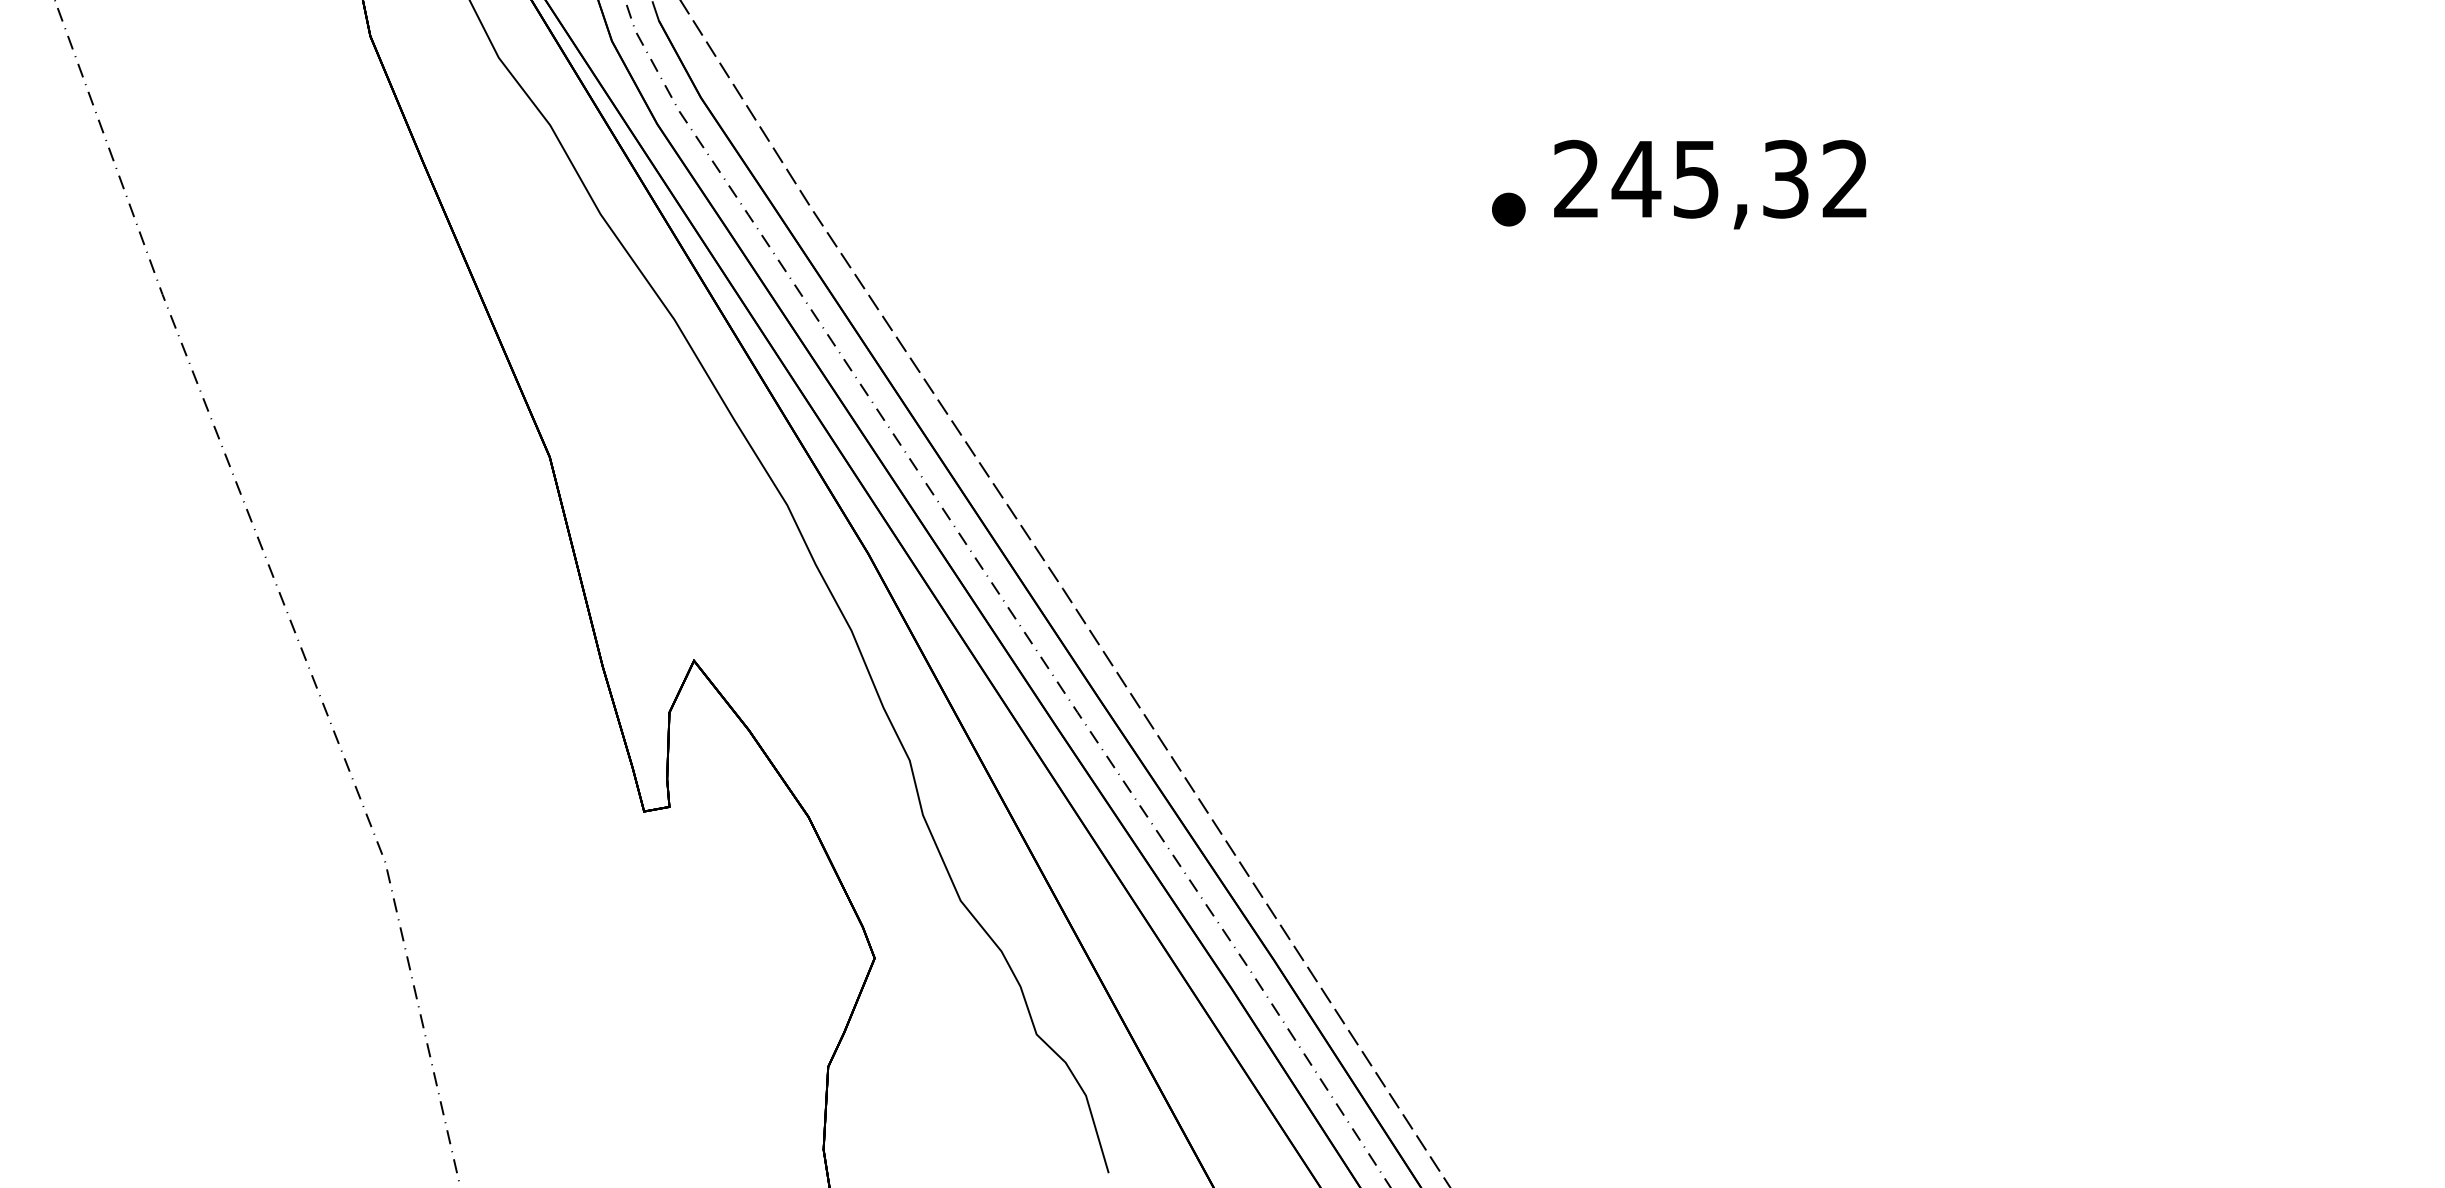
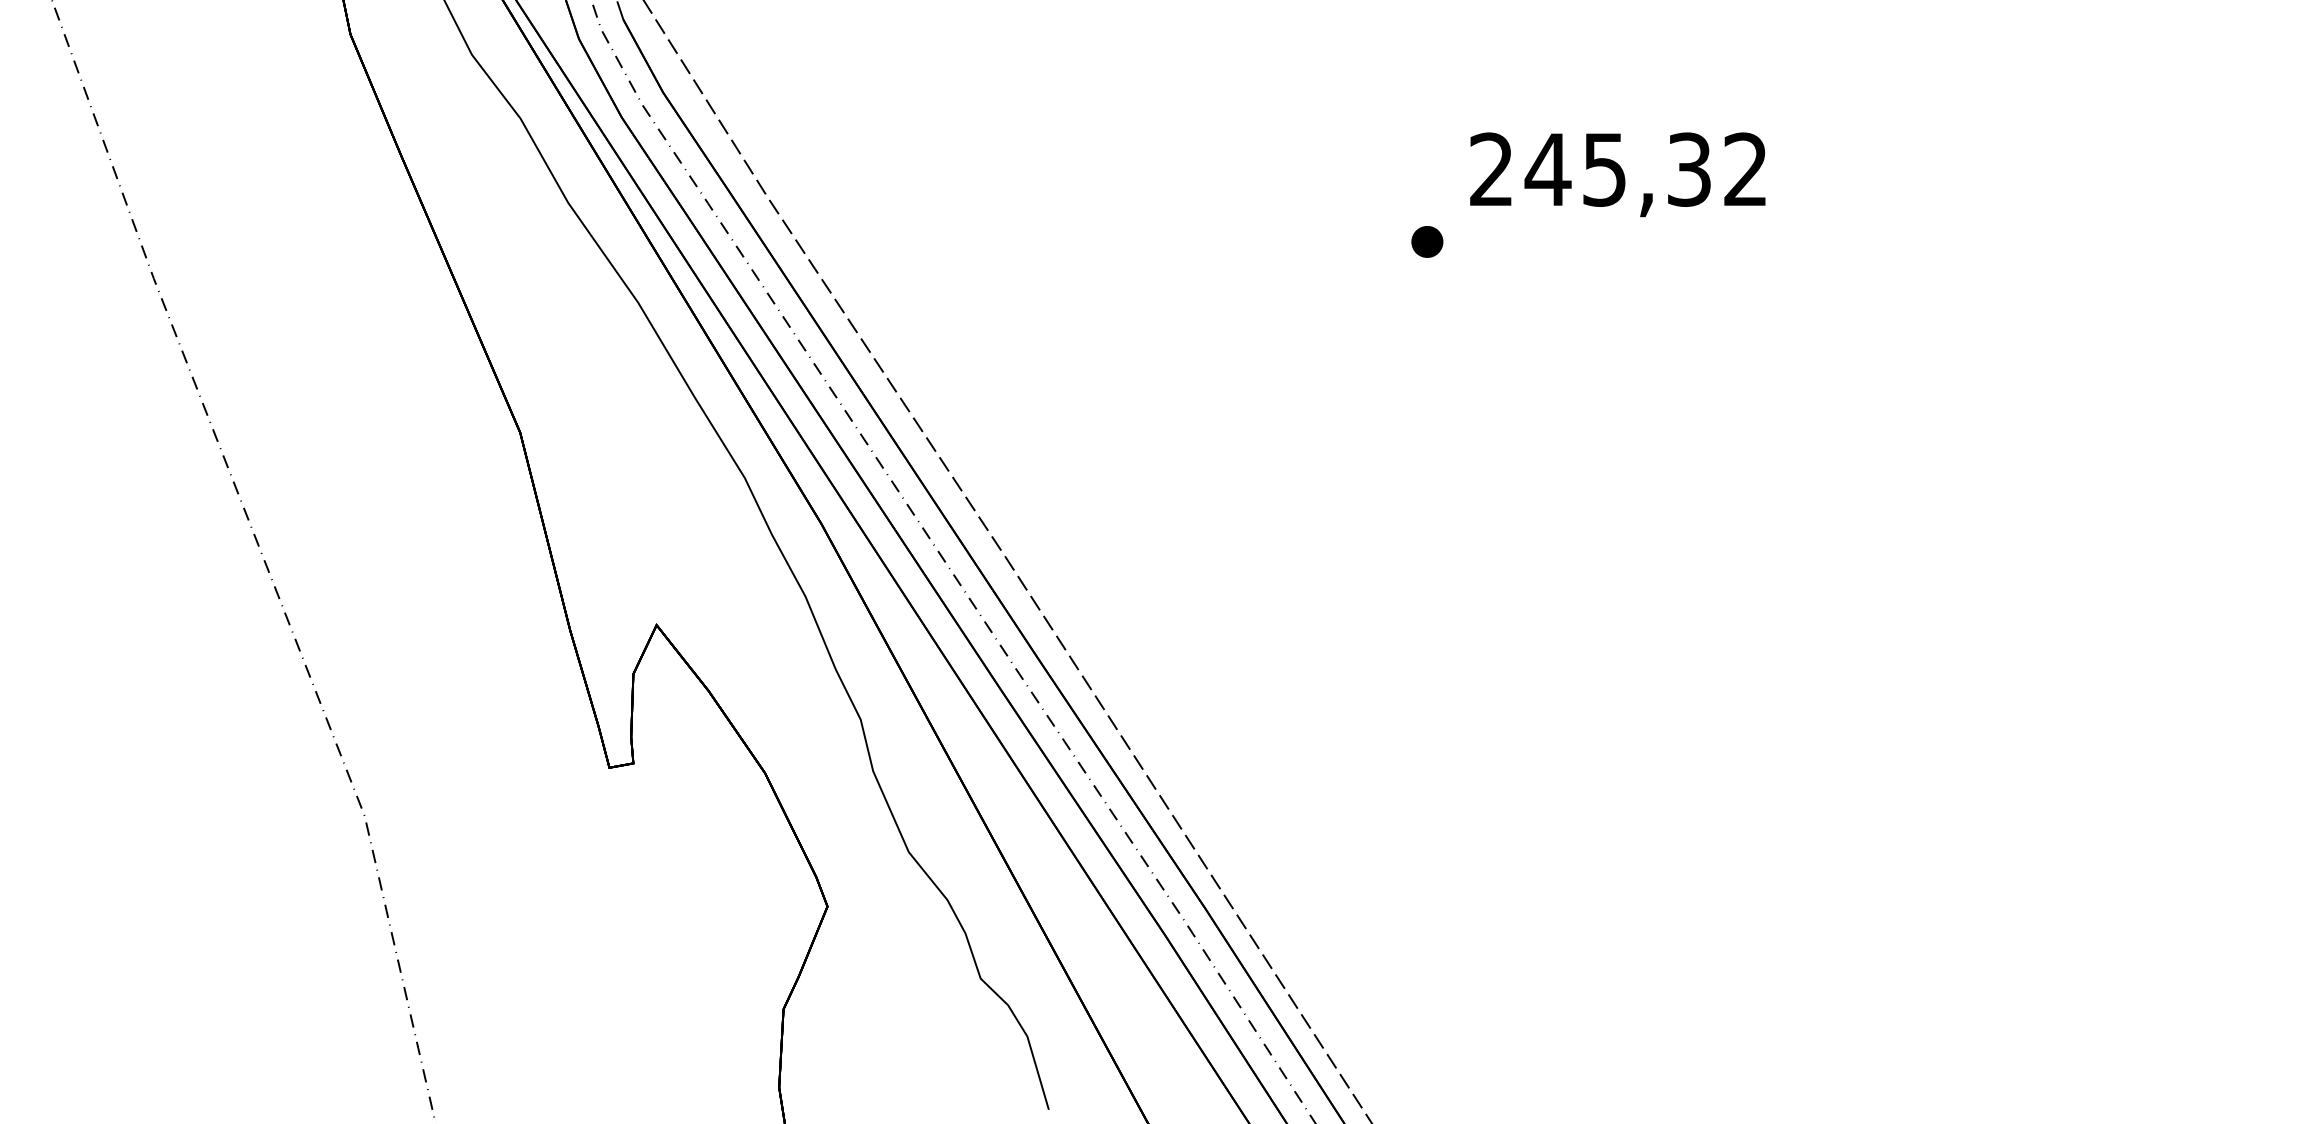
part: (1508, 209) -> (1427, 241), moved

